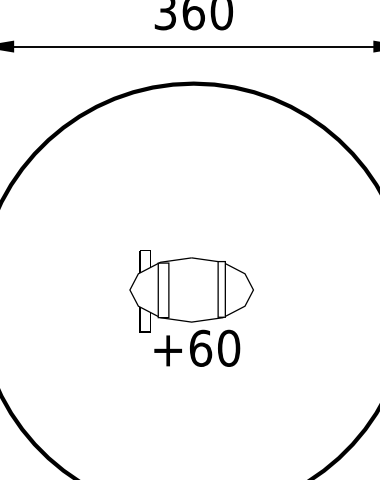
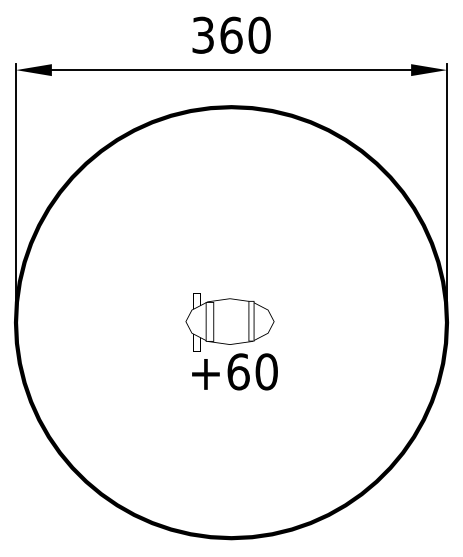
part: (193, 317) -> (231, 341), size x0.71

